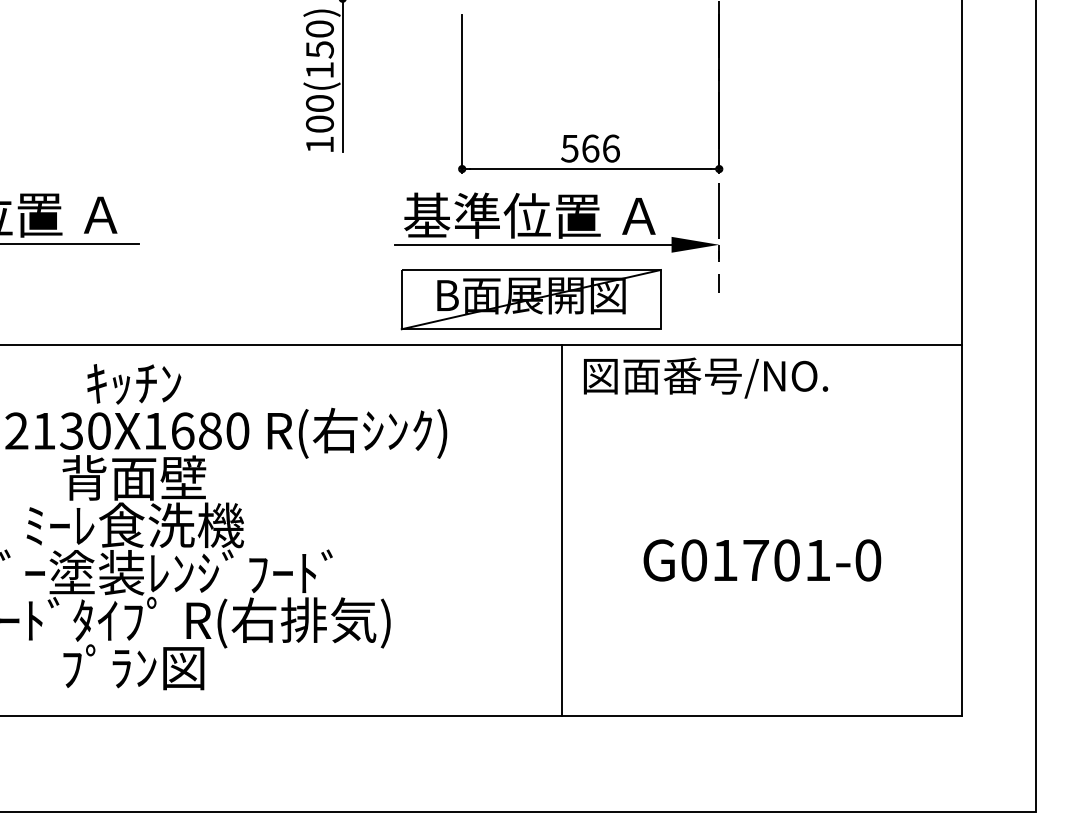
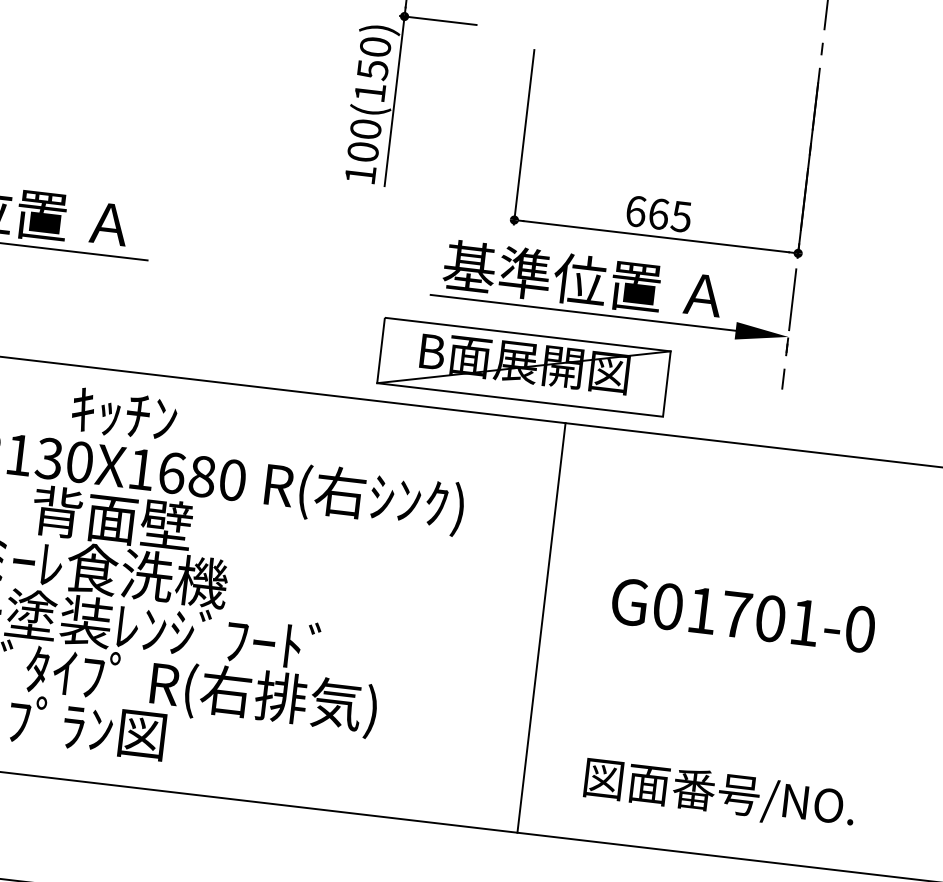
text: (590, 148) -> (658, 213), 566 -> 665
part: (530, 299) -> (523, 367), moved
text: (706, 377) -> (720, 794), moved
line: (562, 530) -> (541, 627), moved
text: (762, 560) -> (743, 615), moved

